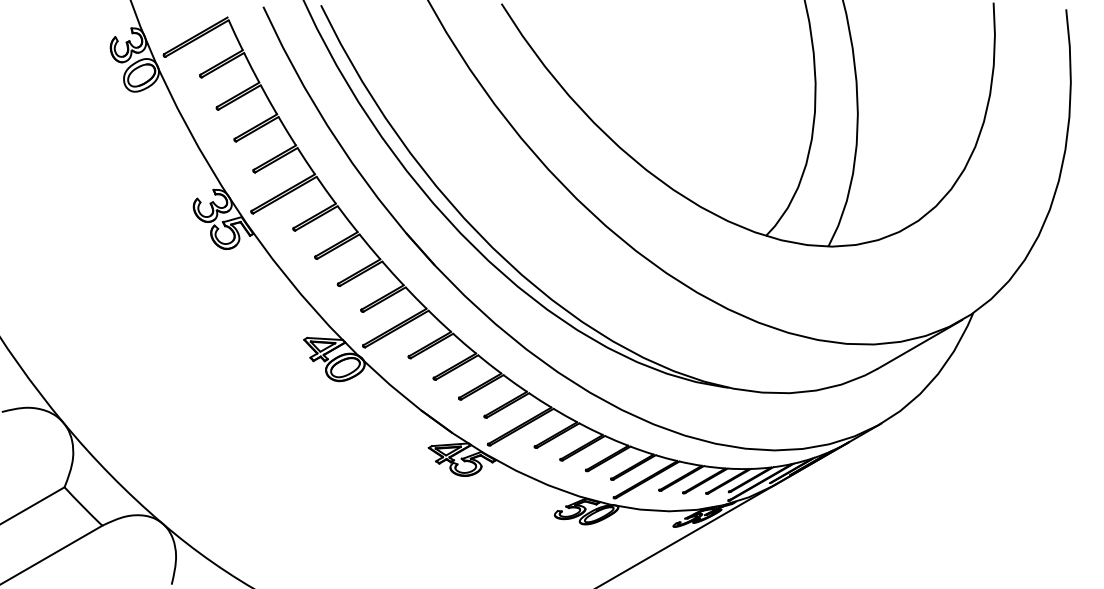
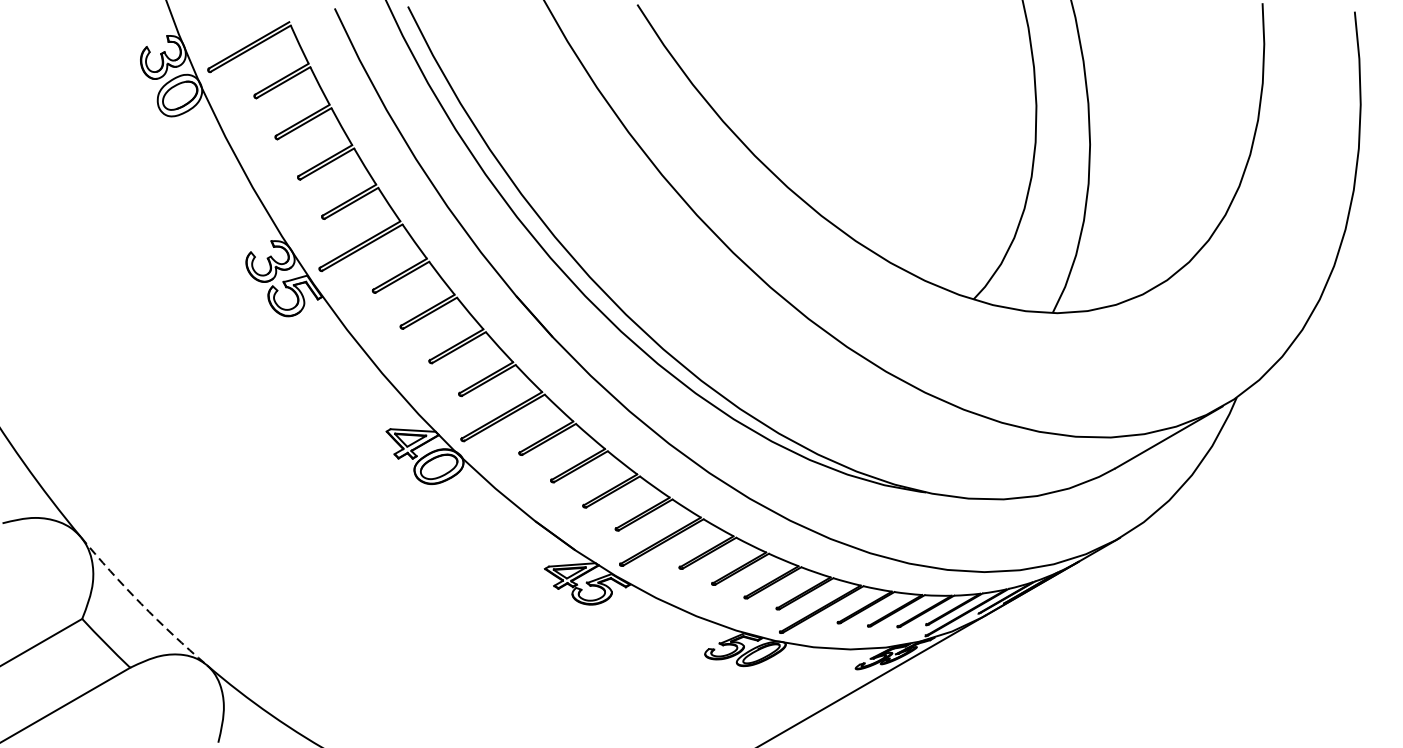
arc: (110, 475) -> (140, 603), solid -> dashed

